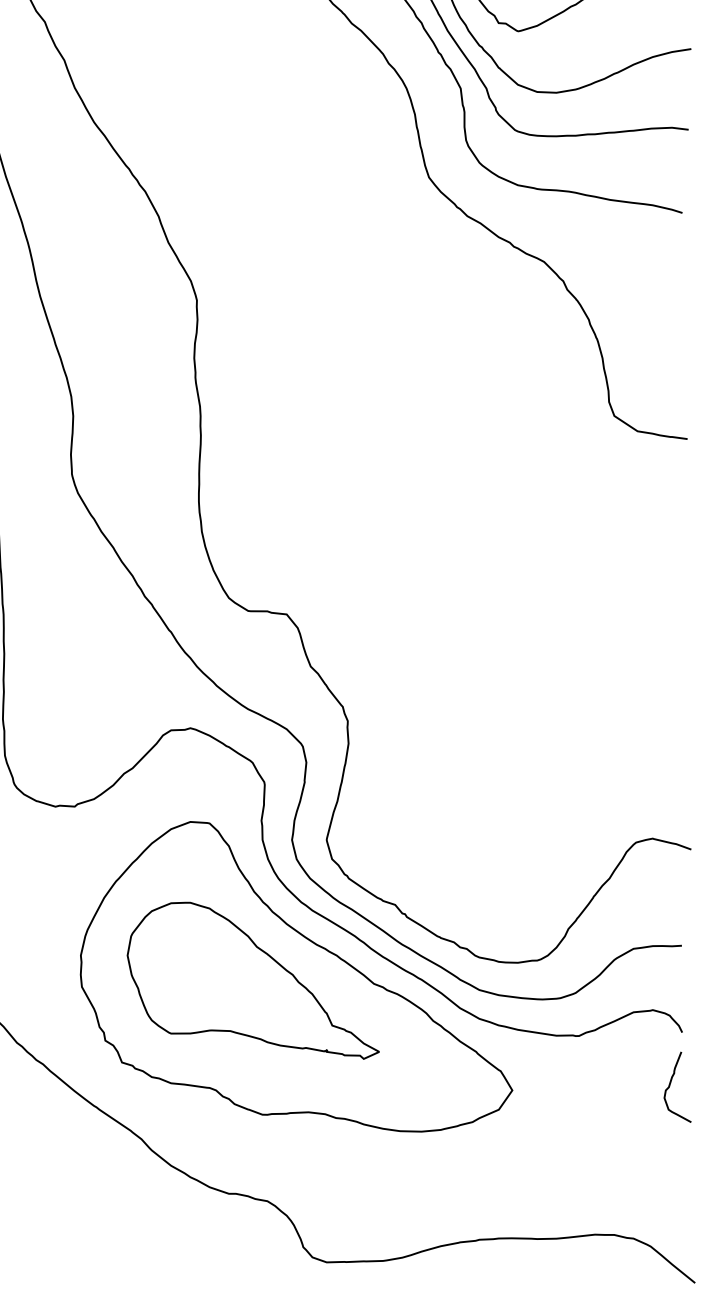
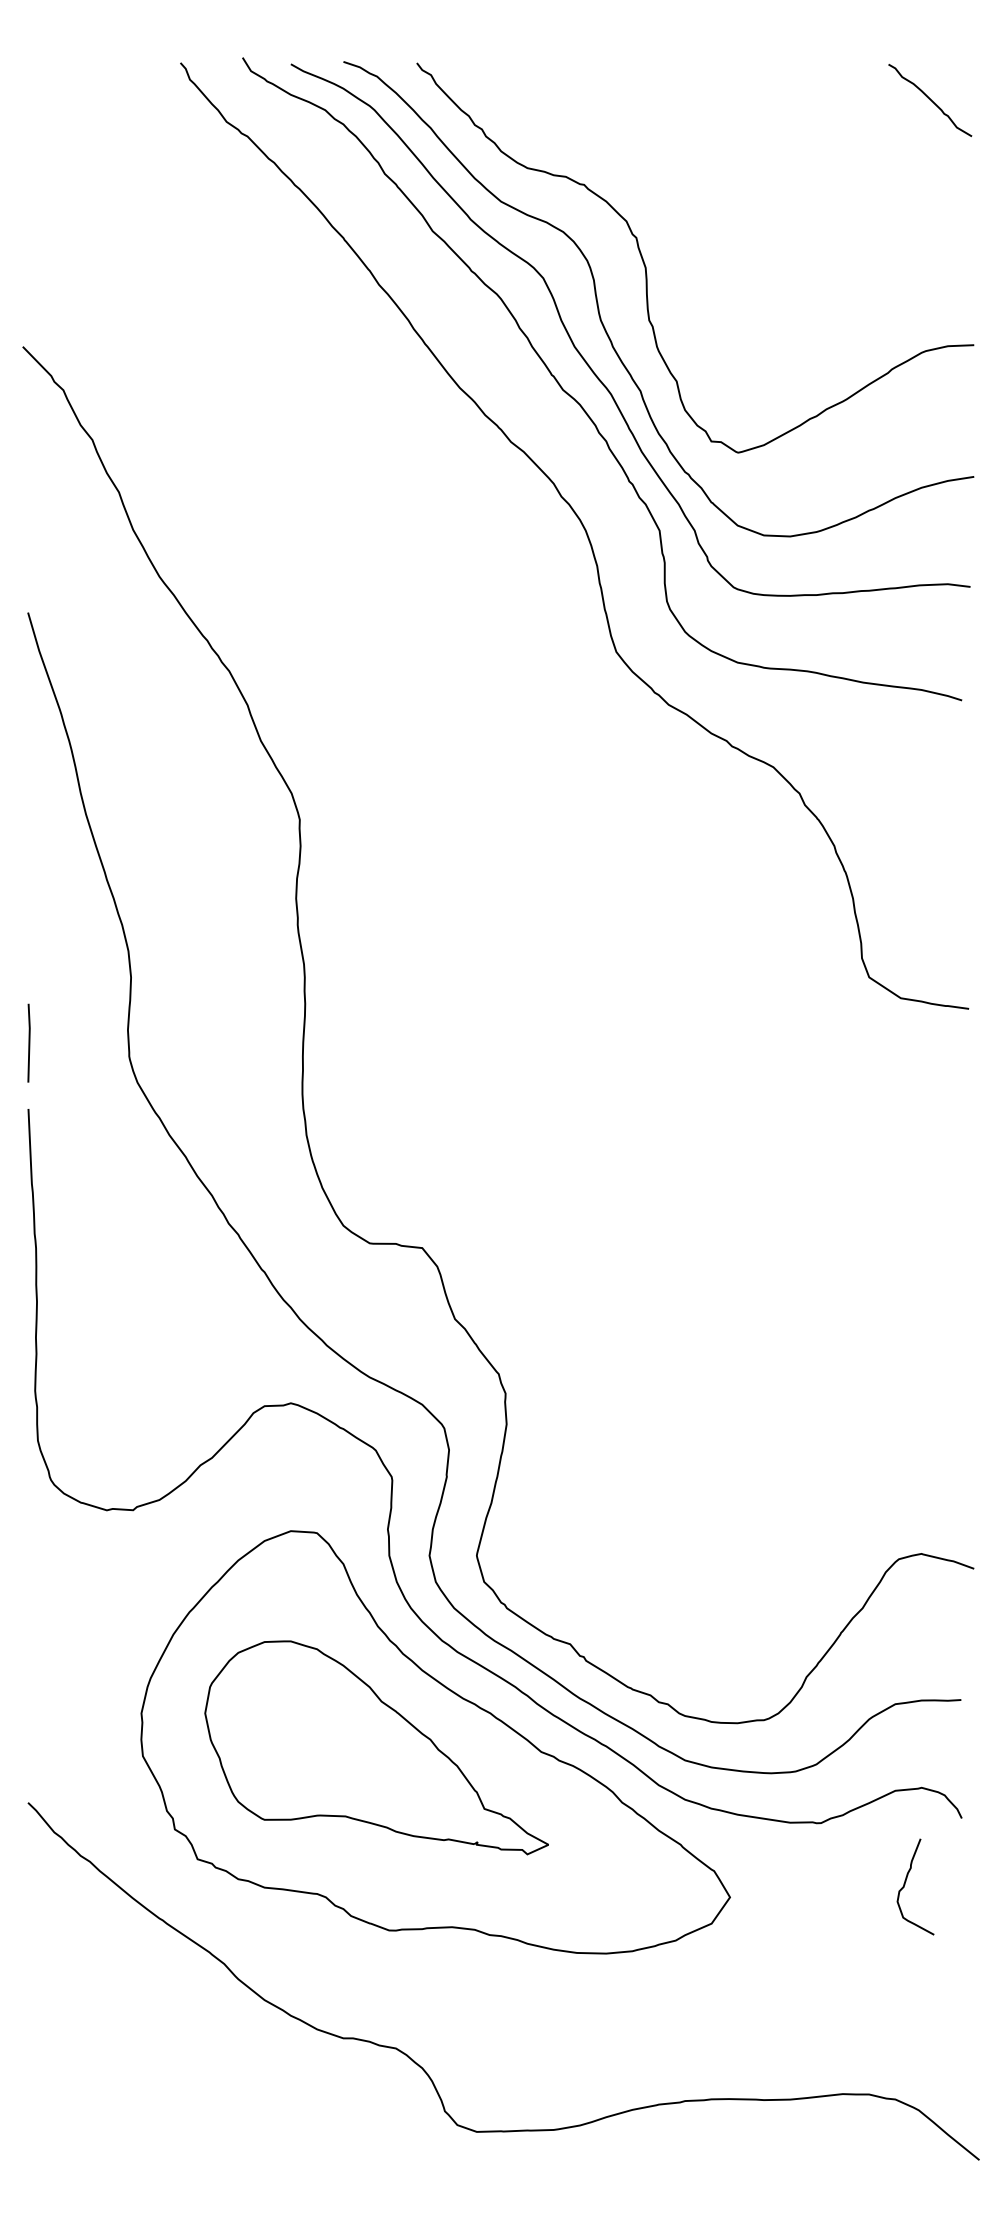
curve: (670, 1085) -> (905, 1884), moved

